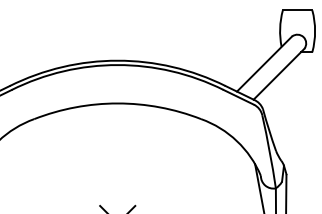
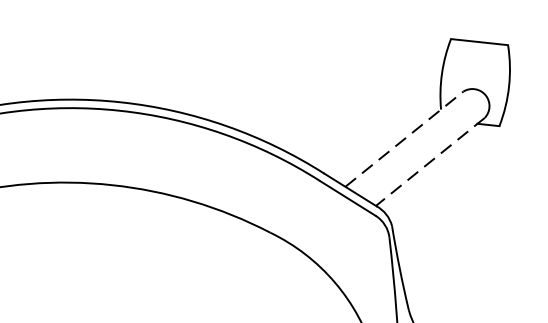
line: (264, 64) -> (404, 140), solid -> dashed
line: (279, 74) -> (431, 162), solid -> dashed

